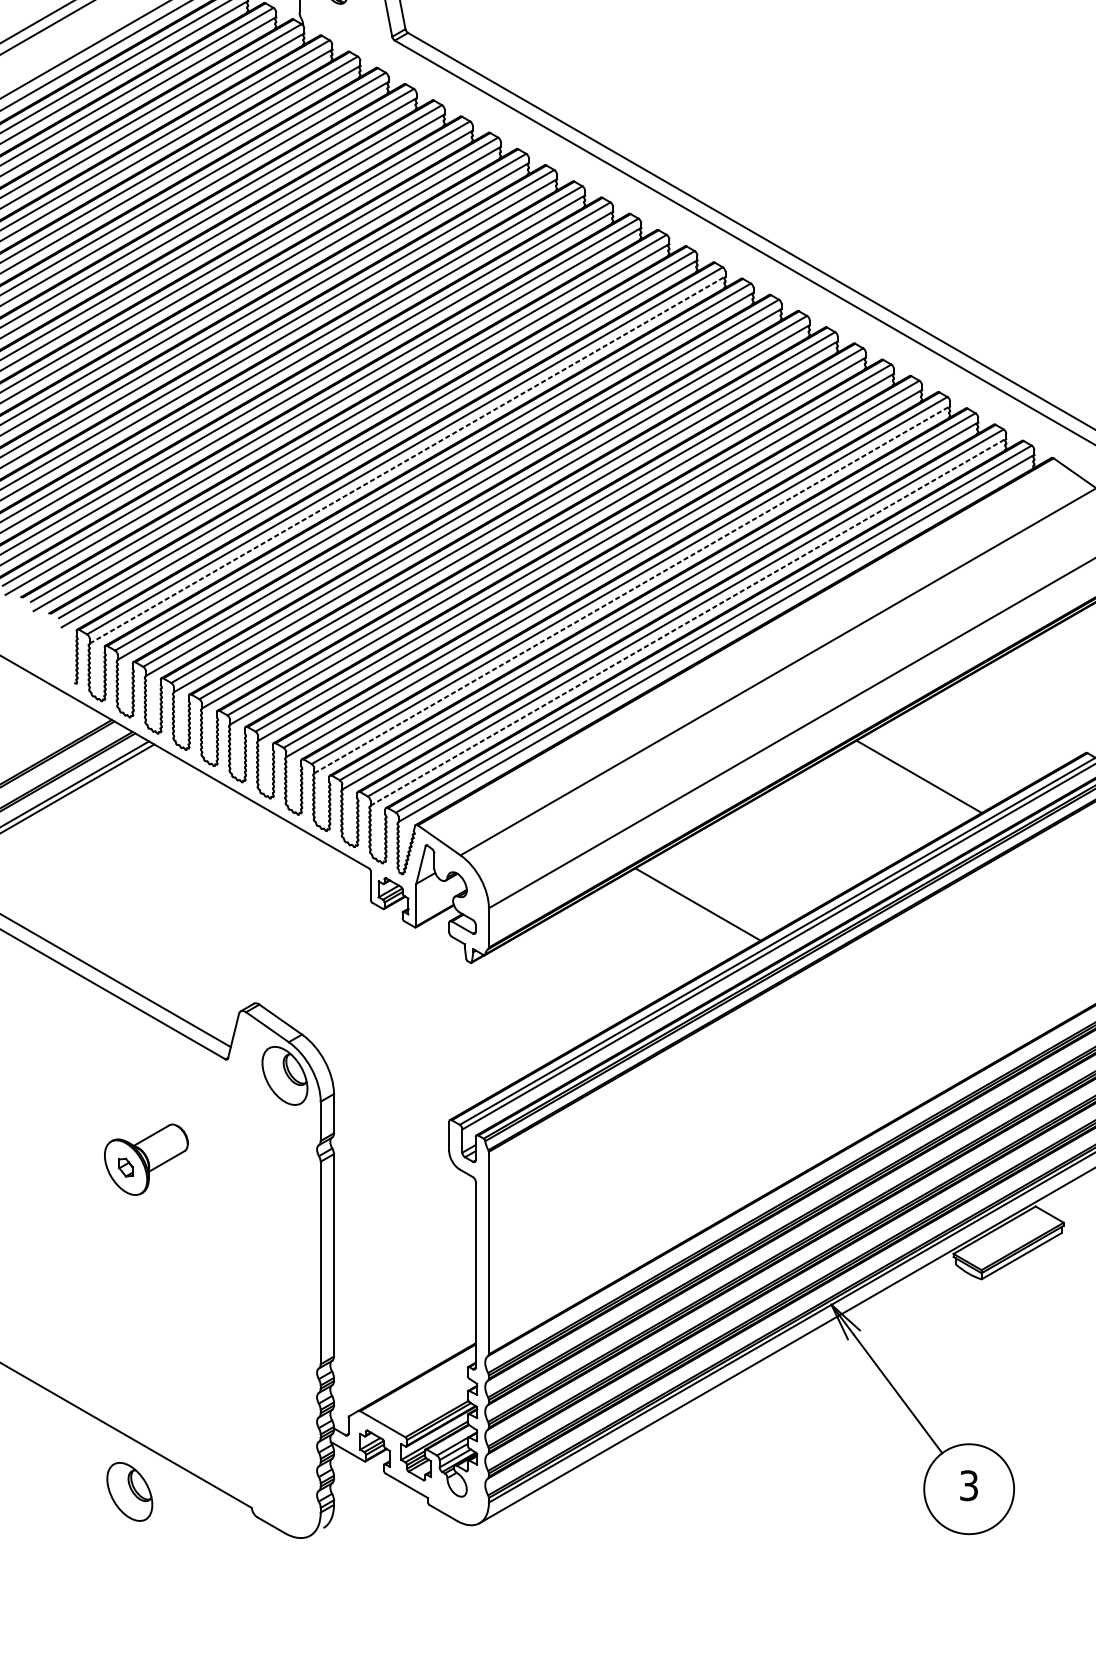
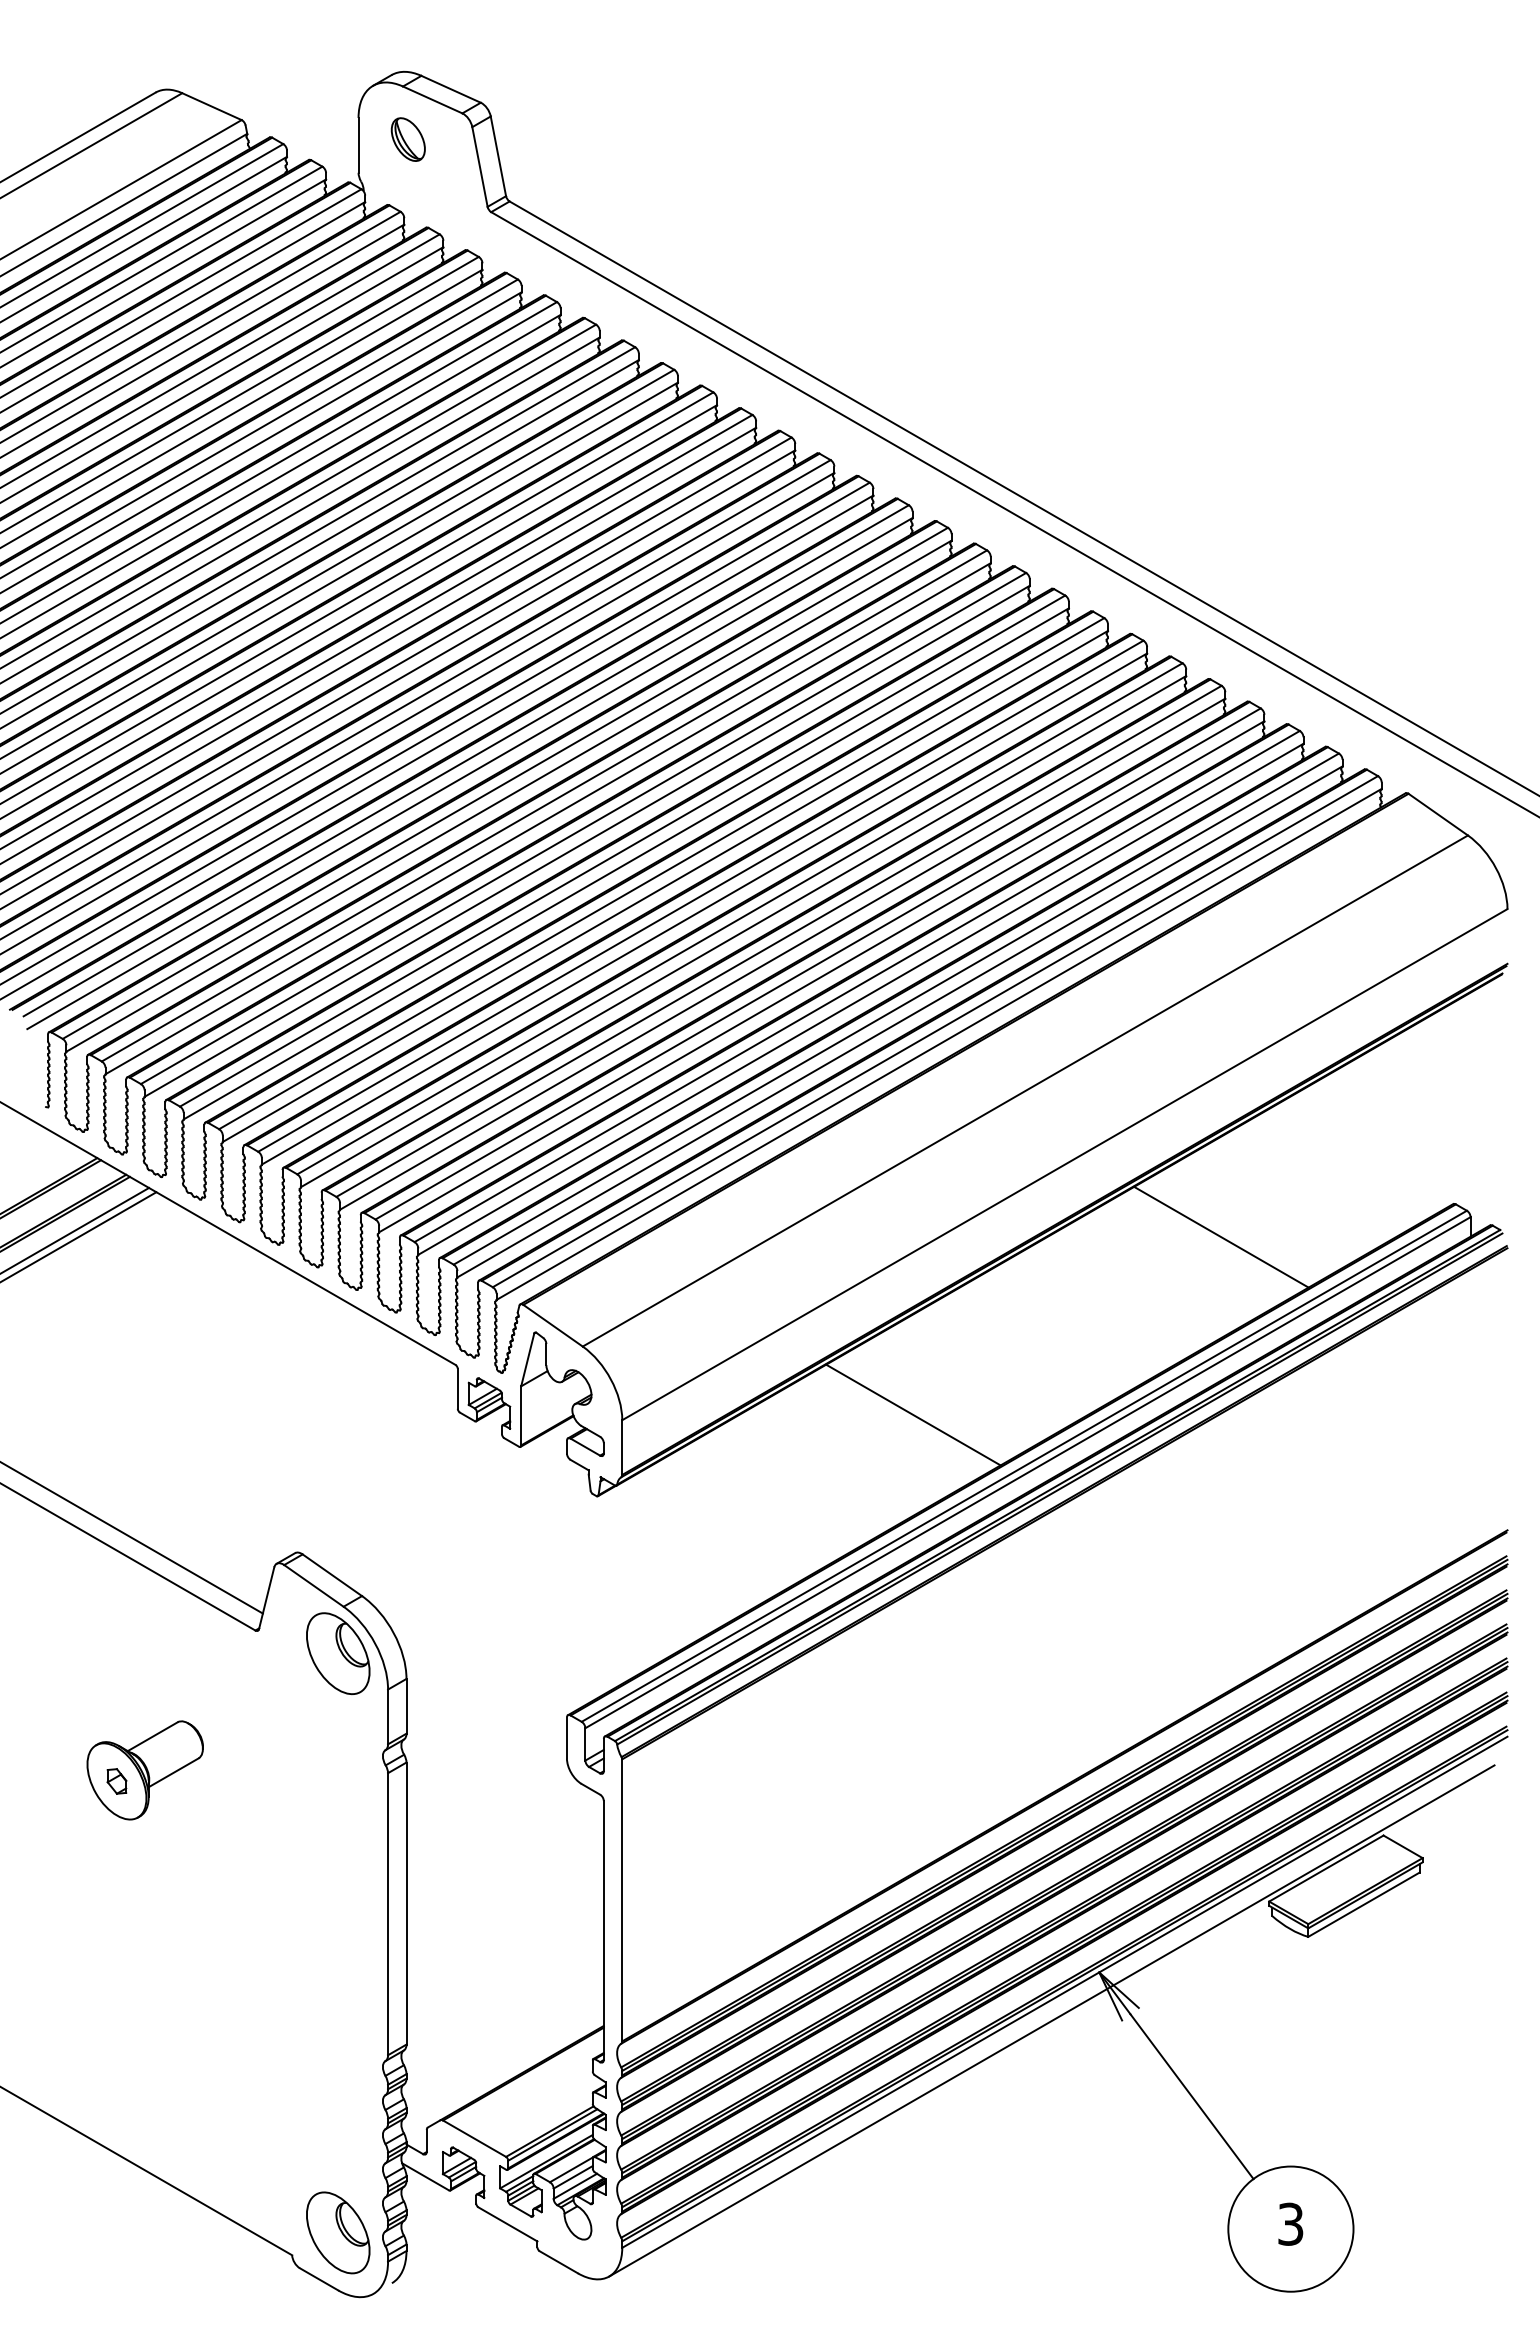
line: (407, 459) -> (509, 795), dashed -> solid
line: (632, 589) -> (822, 976), dashed -> solid
line: (688, 621) -> (900, 1021), dashed -> solid
part: (130, 1491) -> (338, 2232), moved

